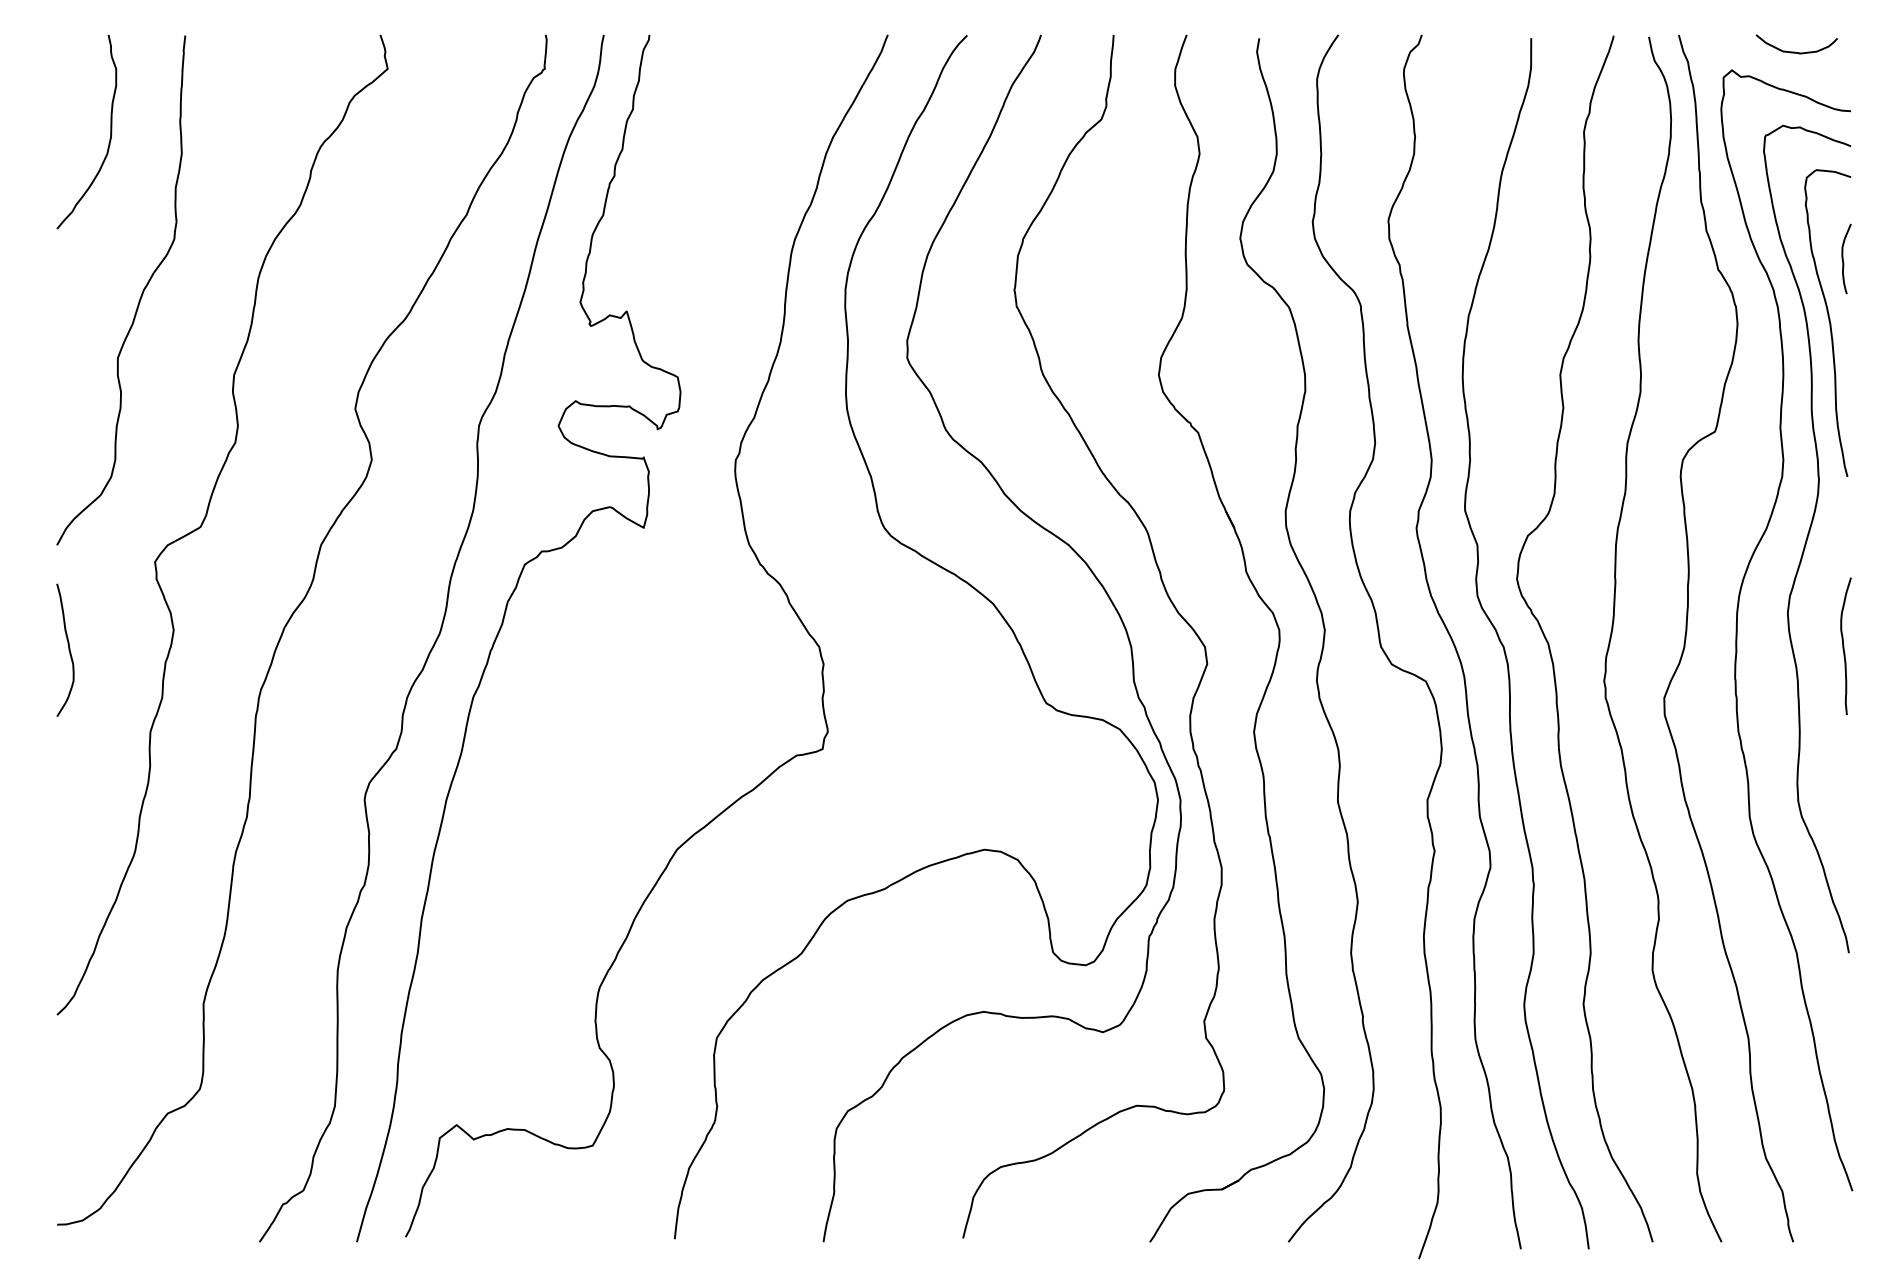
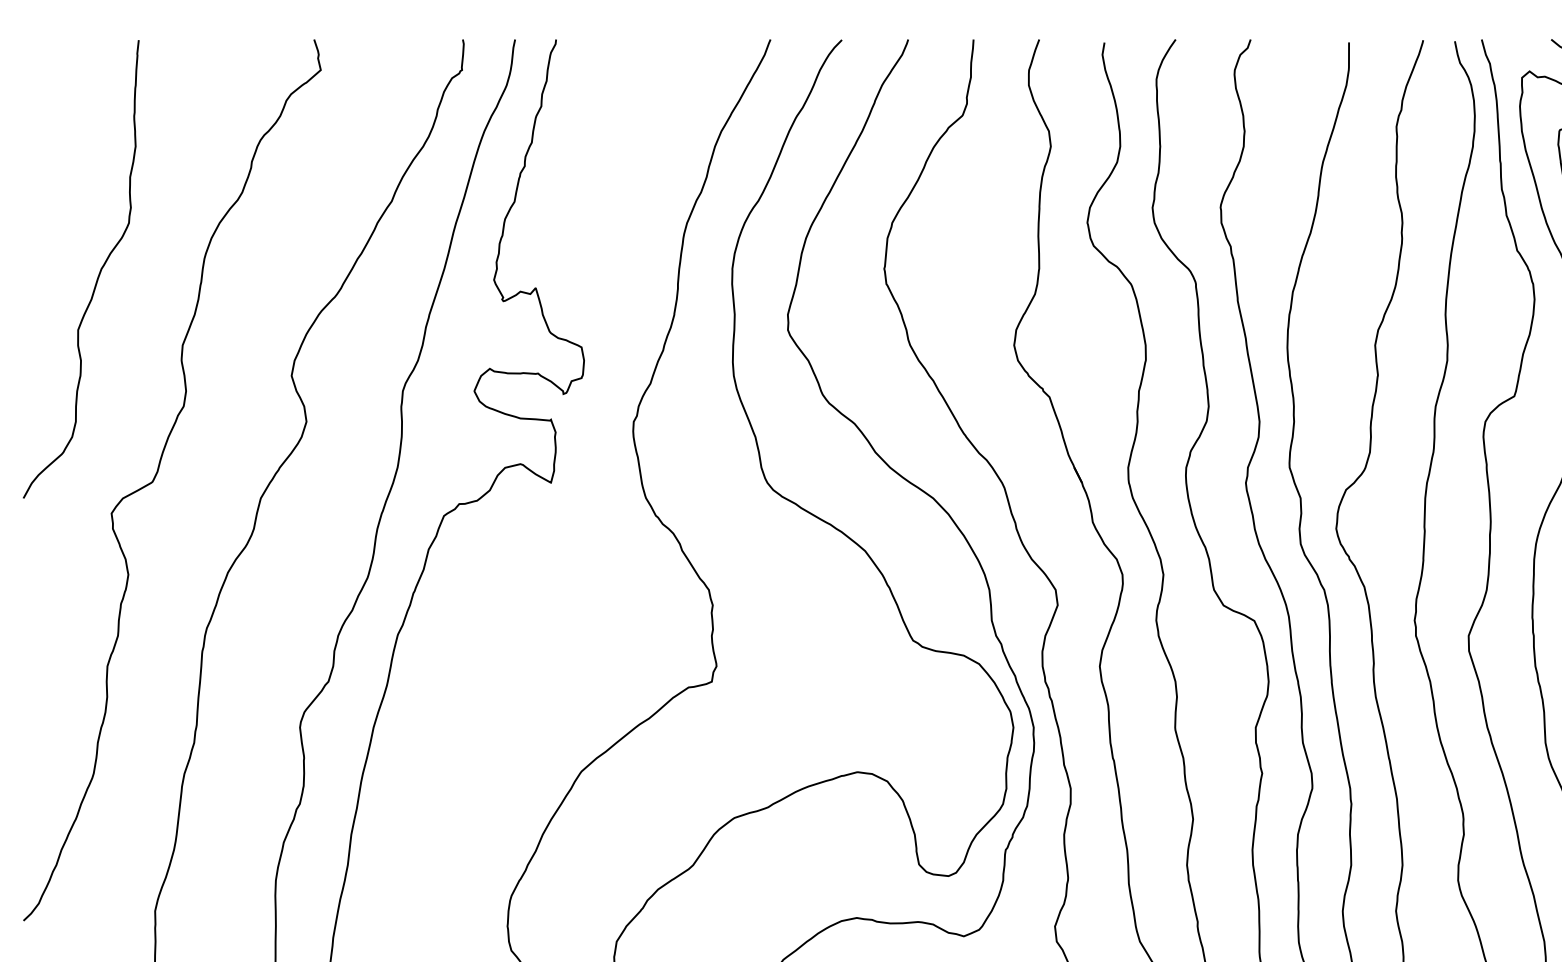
curve: (110, 131) -> (71, 126), removed
curve: (68, 649) -> (33, 592), removed

